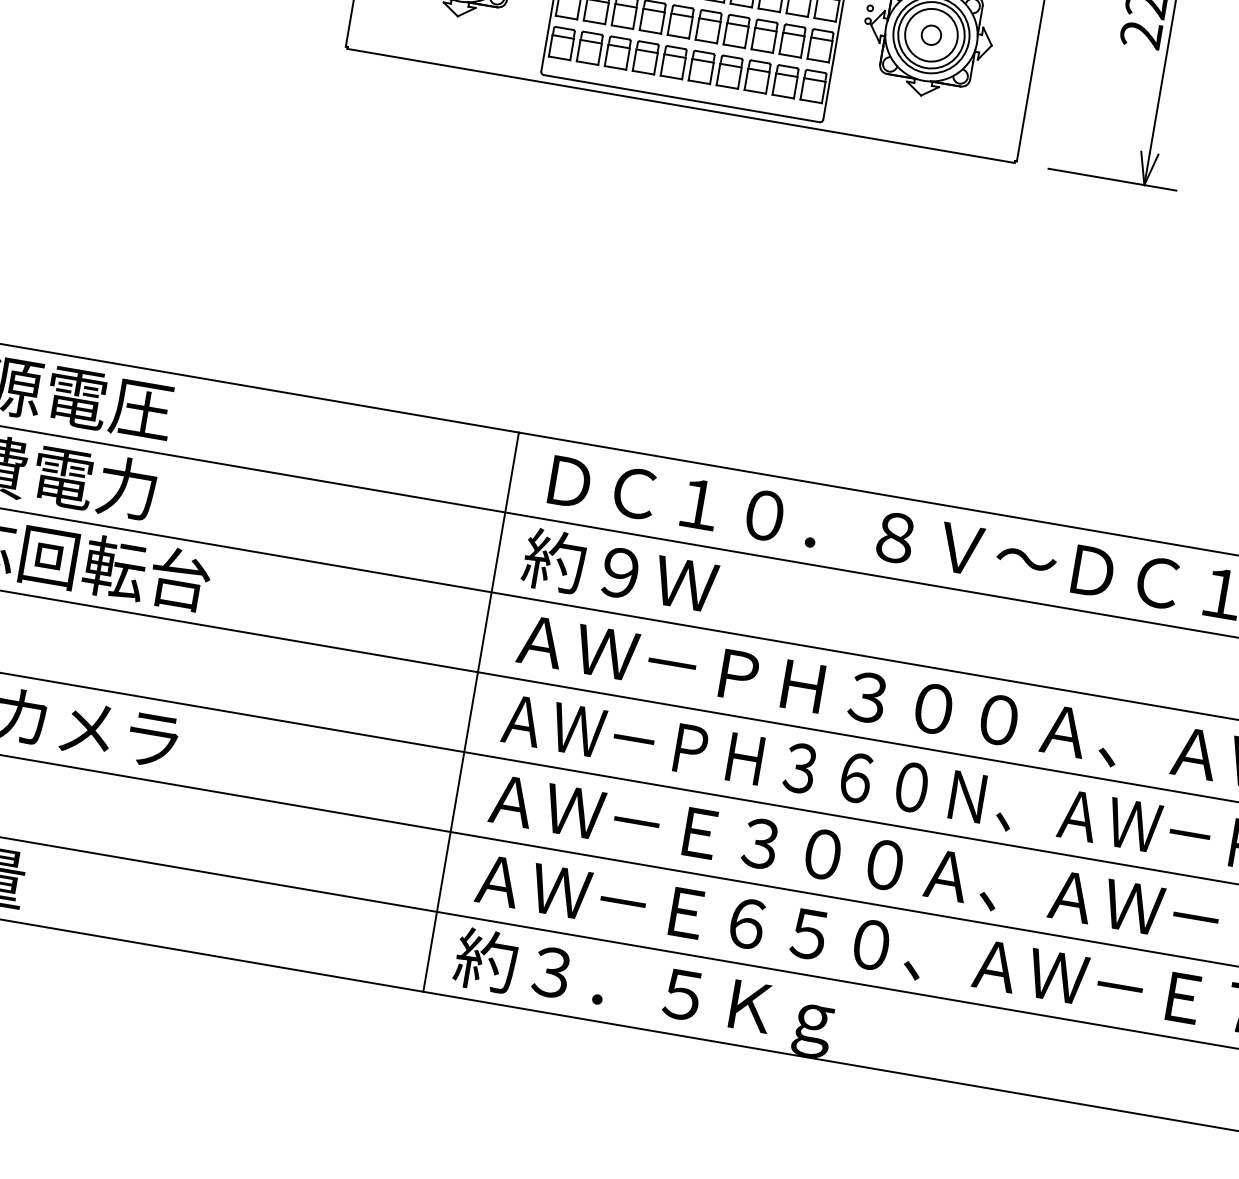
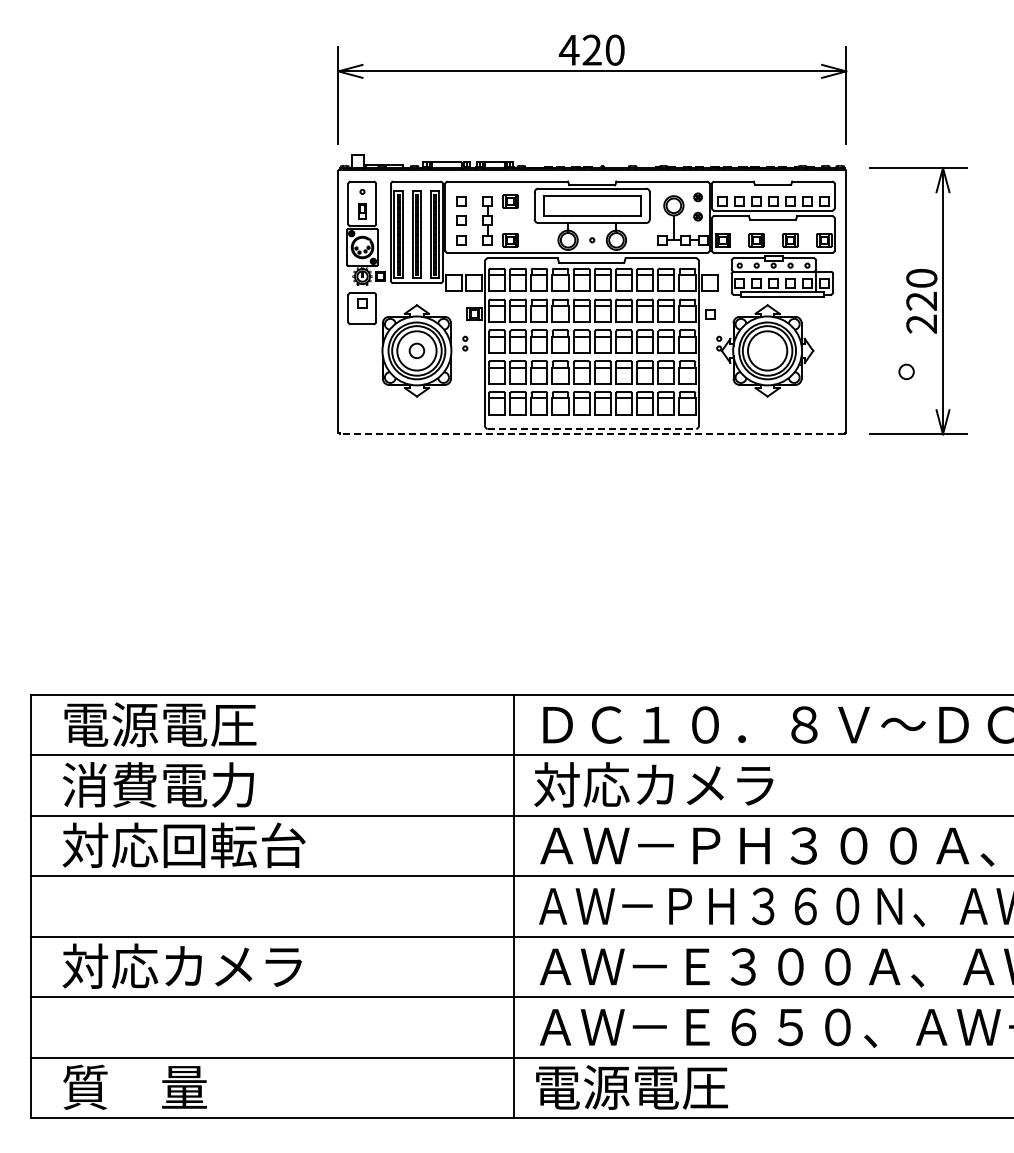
circle: (931, 34) -> (906, 371), moved
line: (682, 98) -> (592, 428), solid -> dashed
line: (679, 105) -> (591, 434), solid -> dashed
text: (682, 582) -> (653, 784), 約９Ｗ -> 対応カメラ
text: (644, 991) -> (676, 1090), 約３．５Ｋｇ -> 電源電圧

